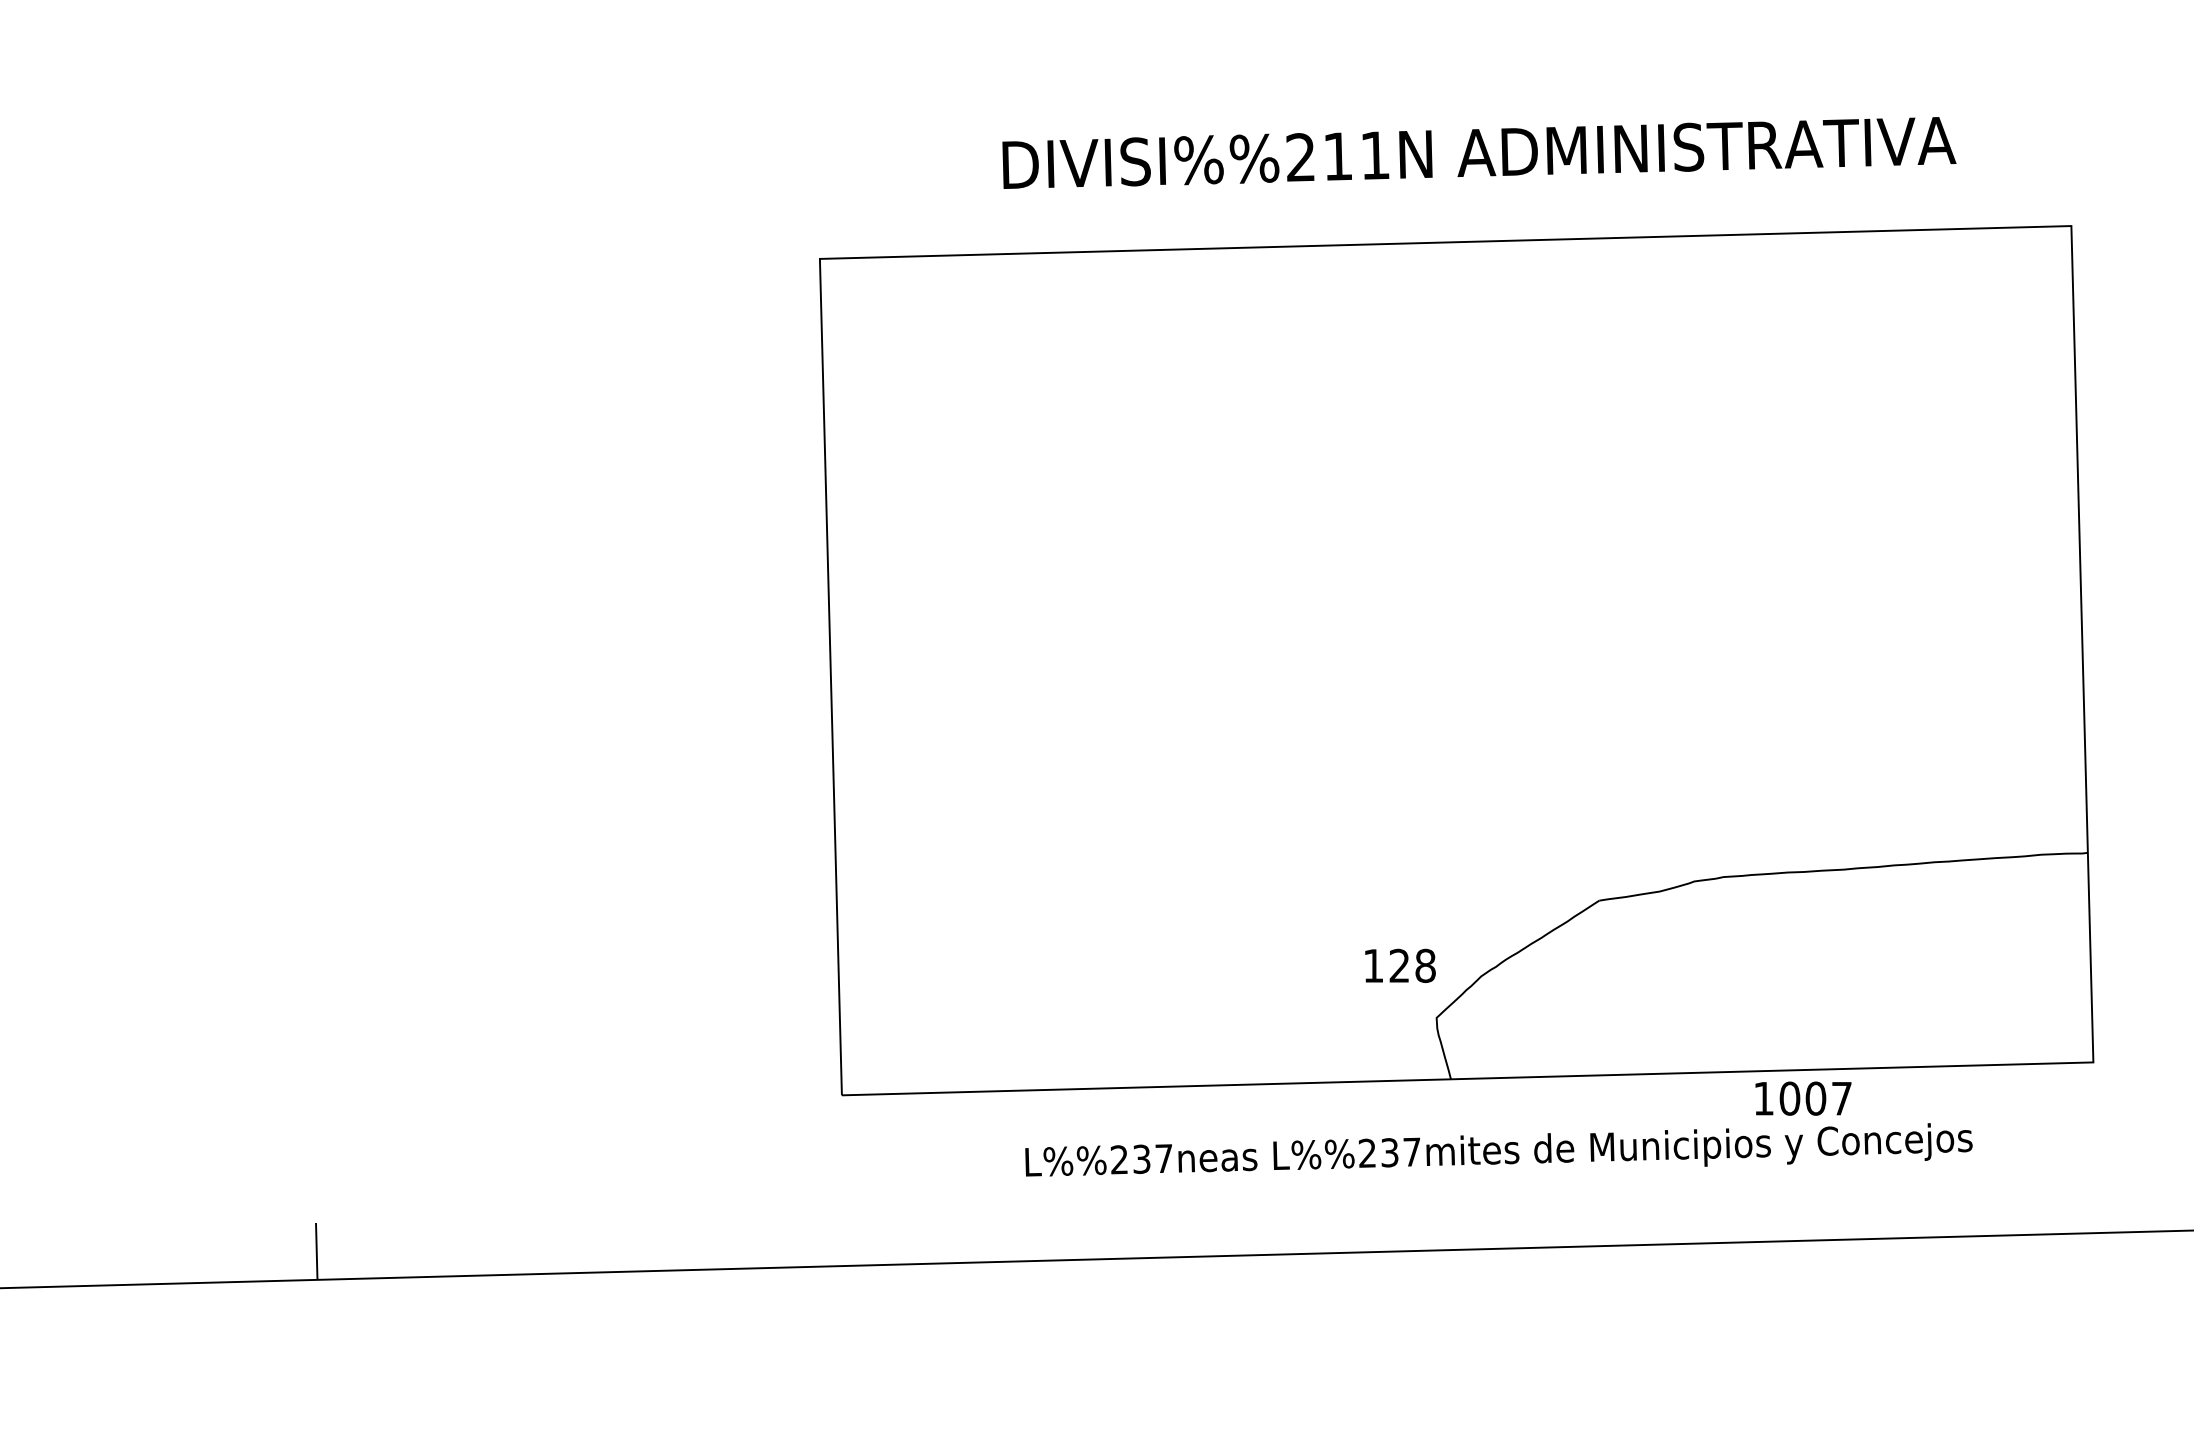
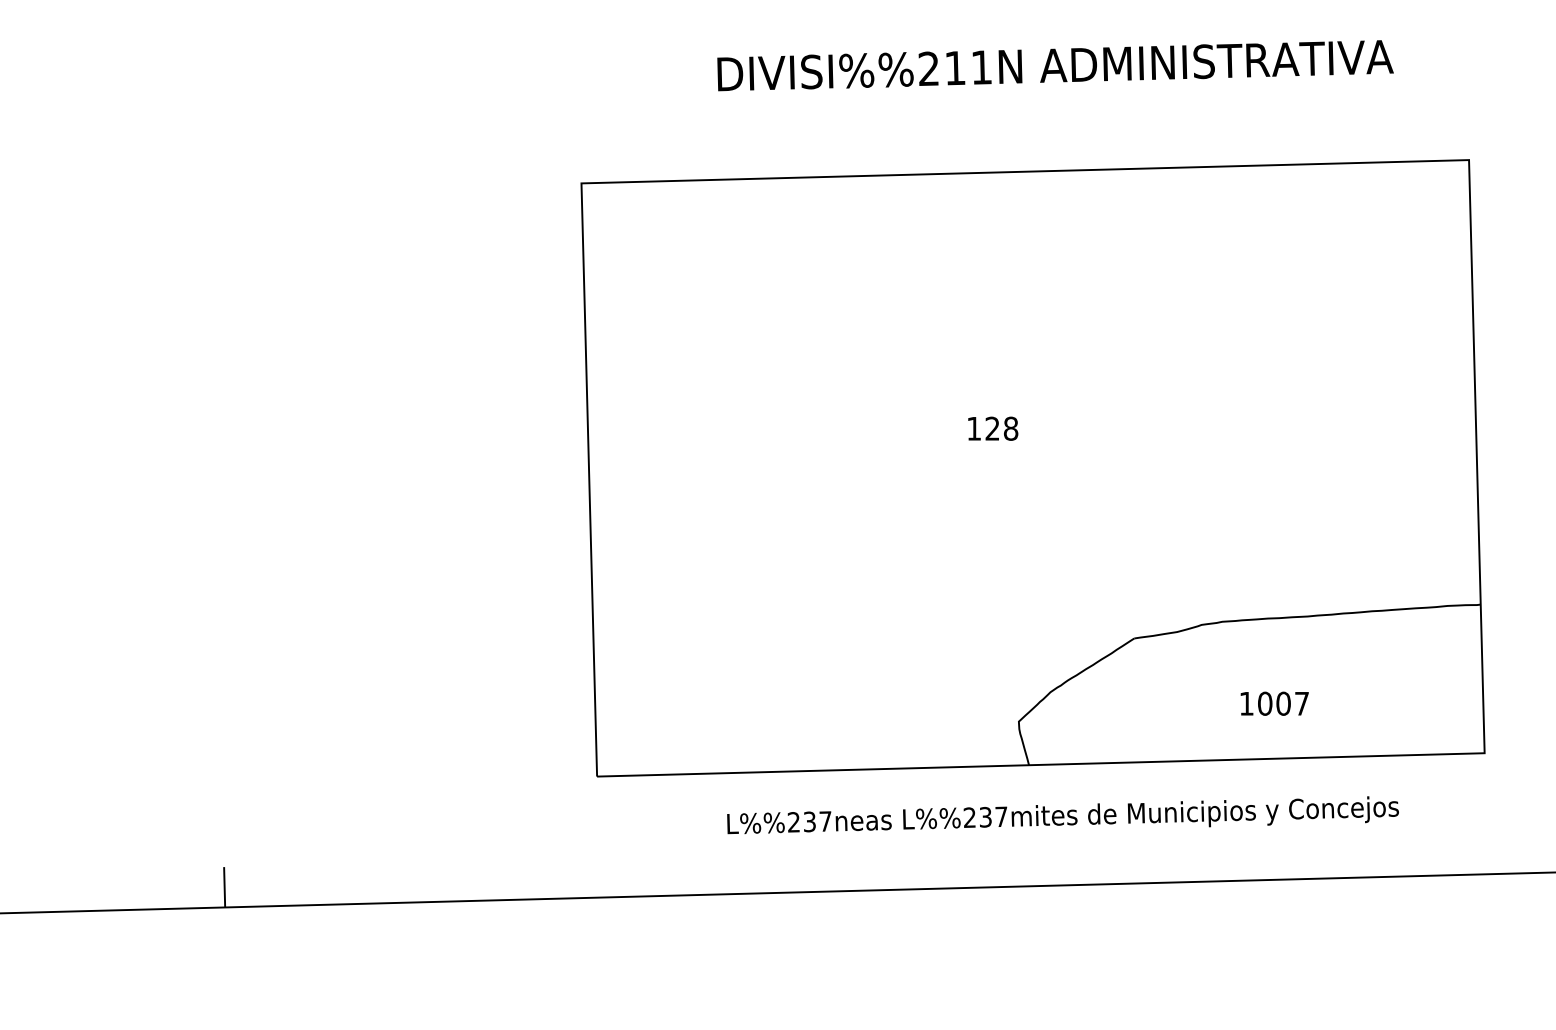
text: (1479, 152) -> (1055, 65), moved
text: (1400, 965) -> (993, 428), moved
text: (1803, 1098) -> (1274, 703), moved

